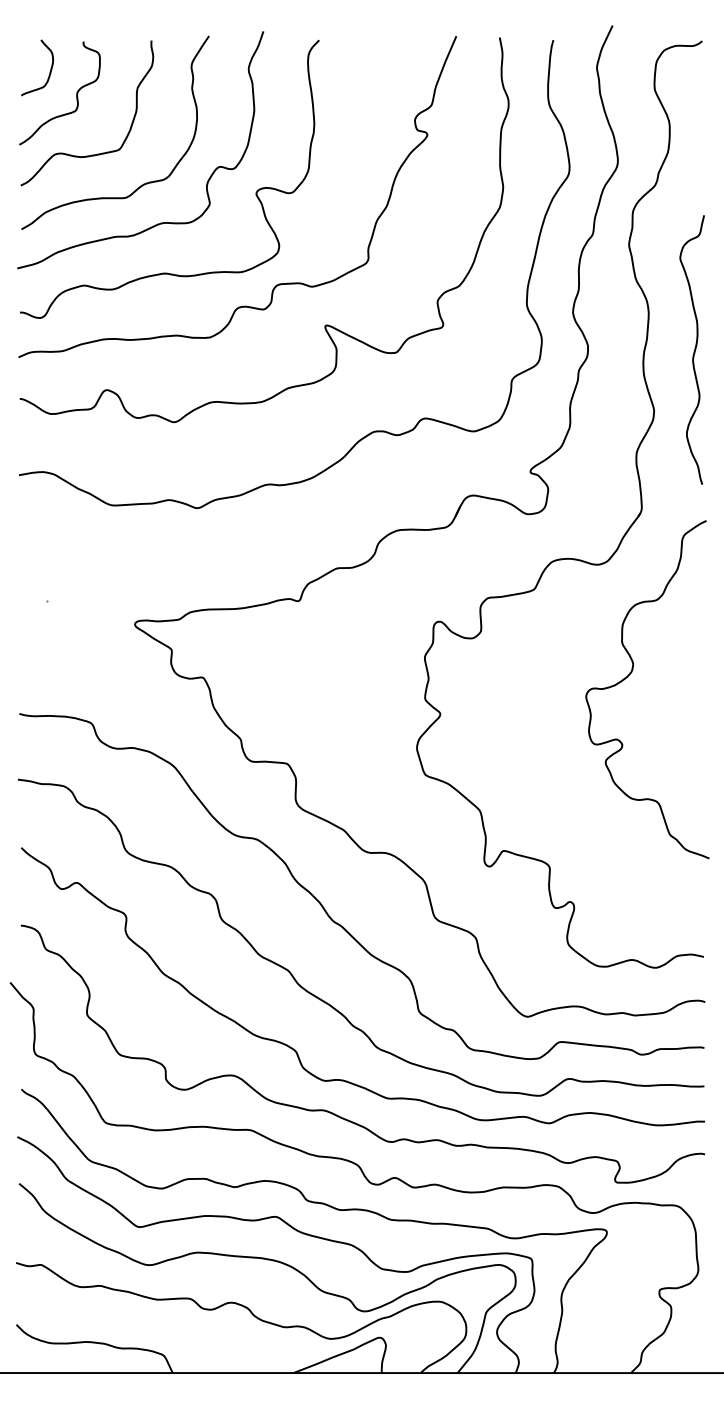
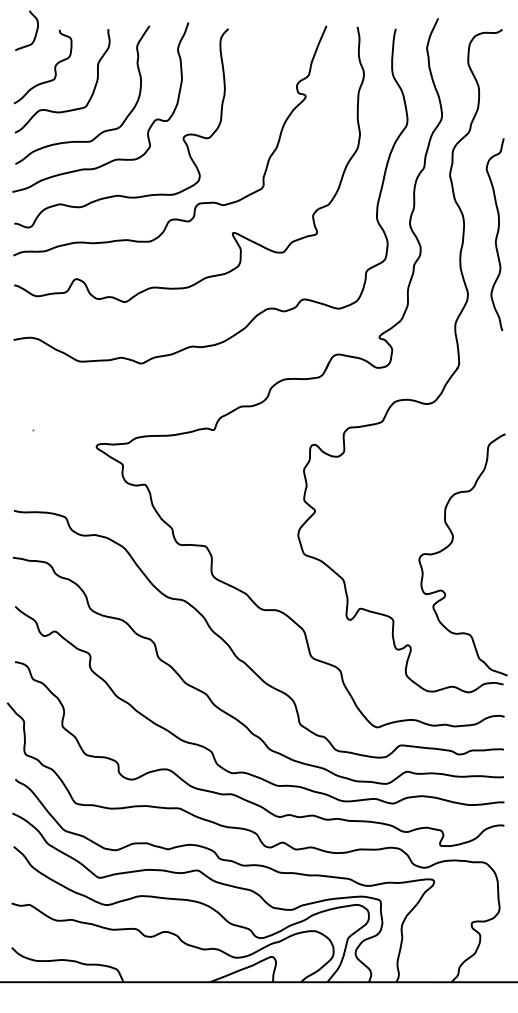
curve: (49, 71) -> (35, 33), moved
curve: (693, 351) -> (496, 235), moved
curve: (631, 673) -> (451, 543), moved

